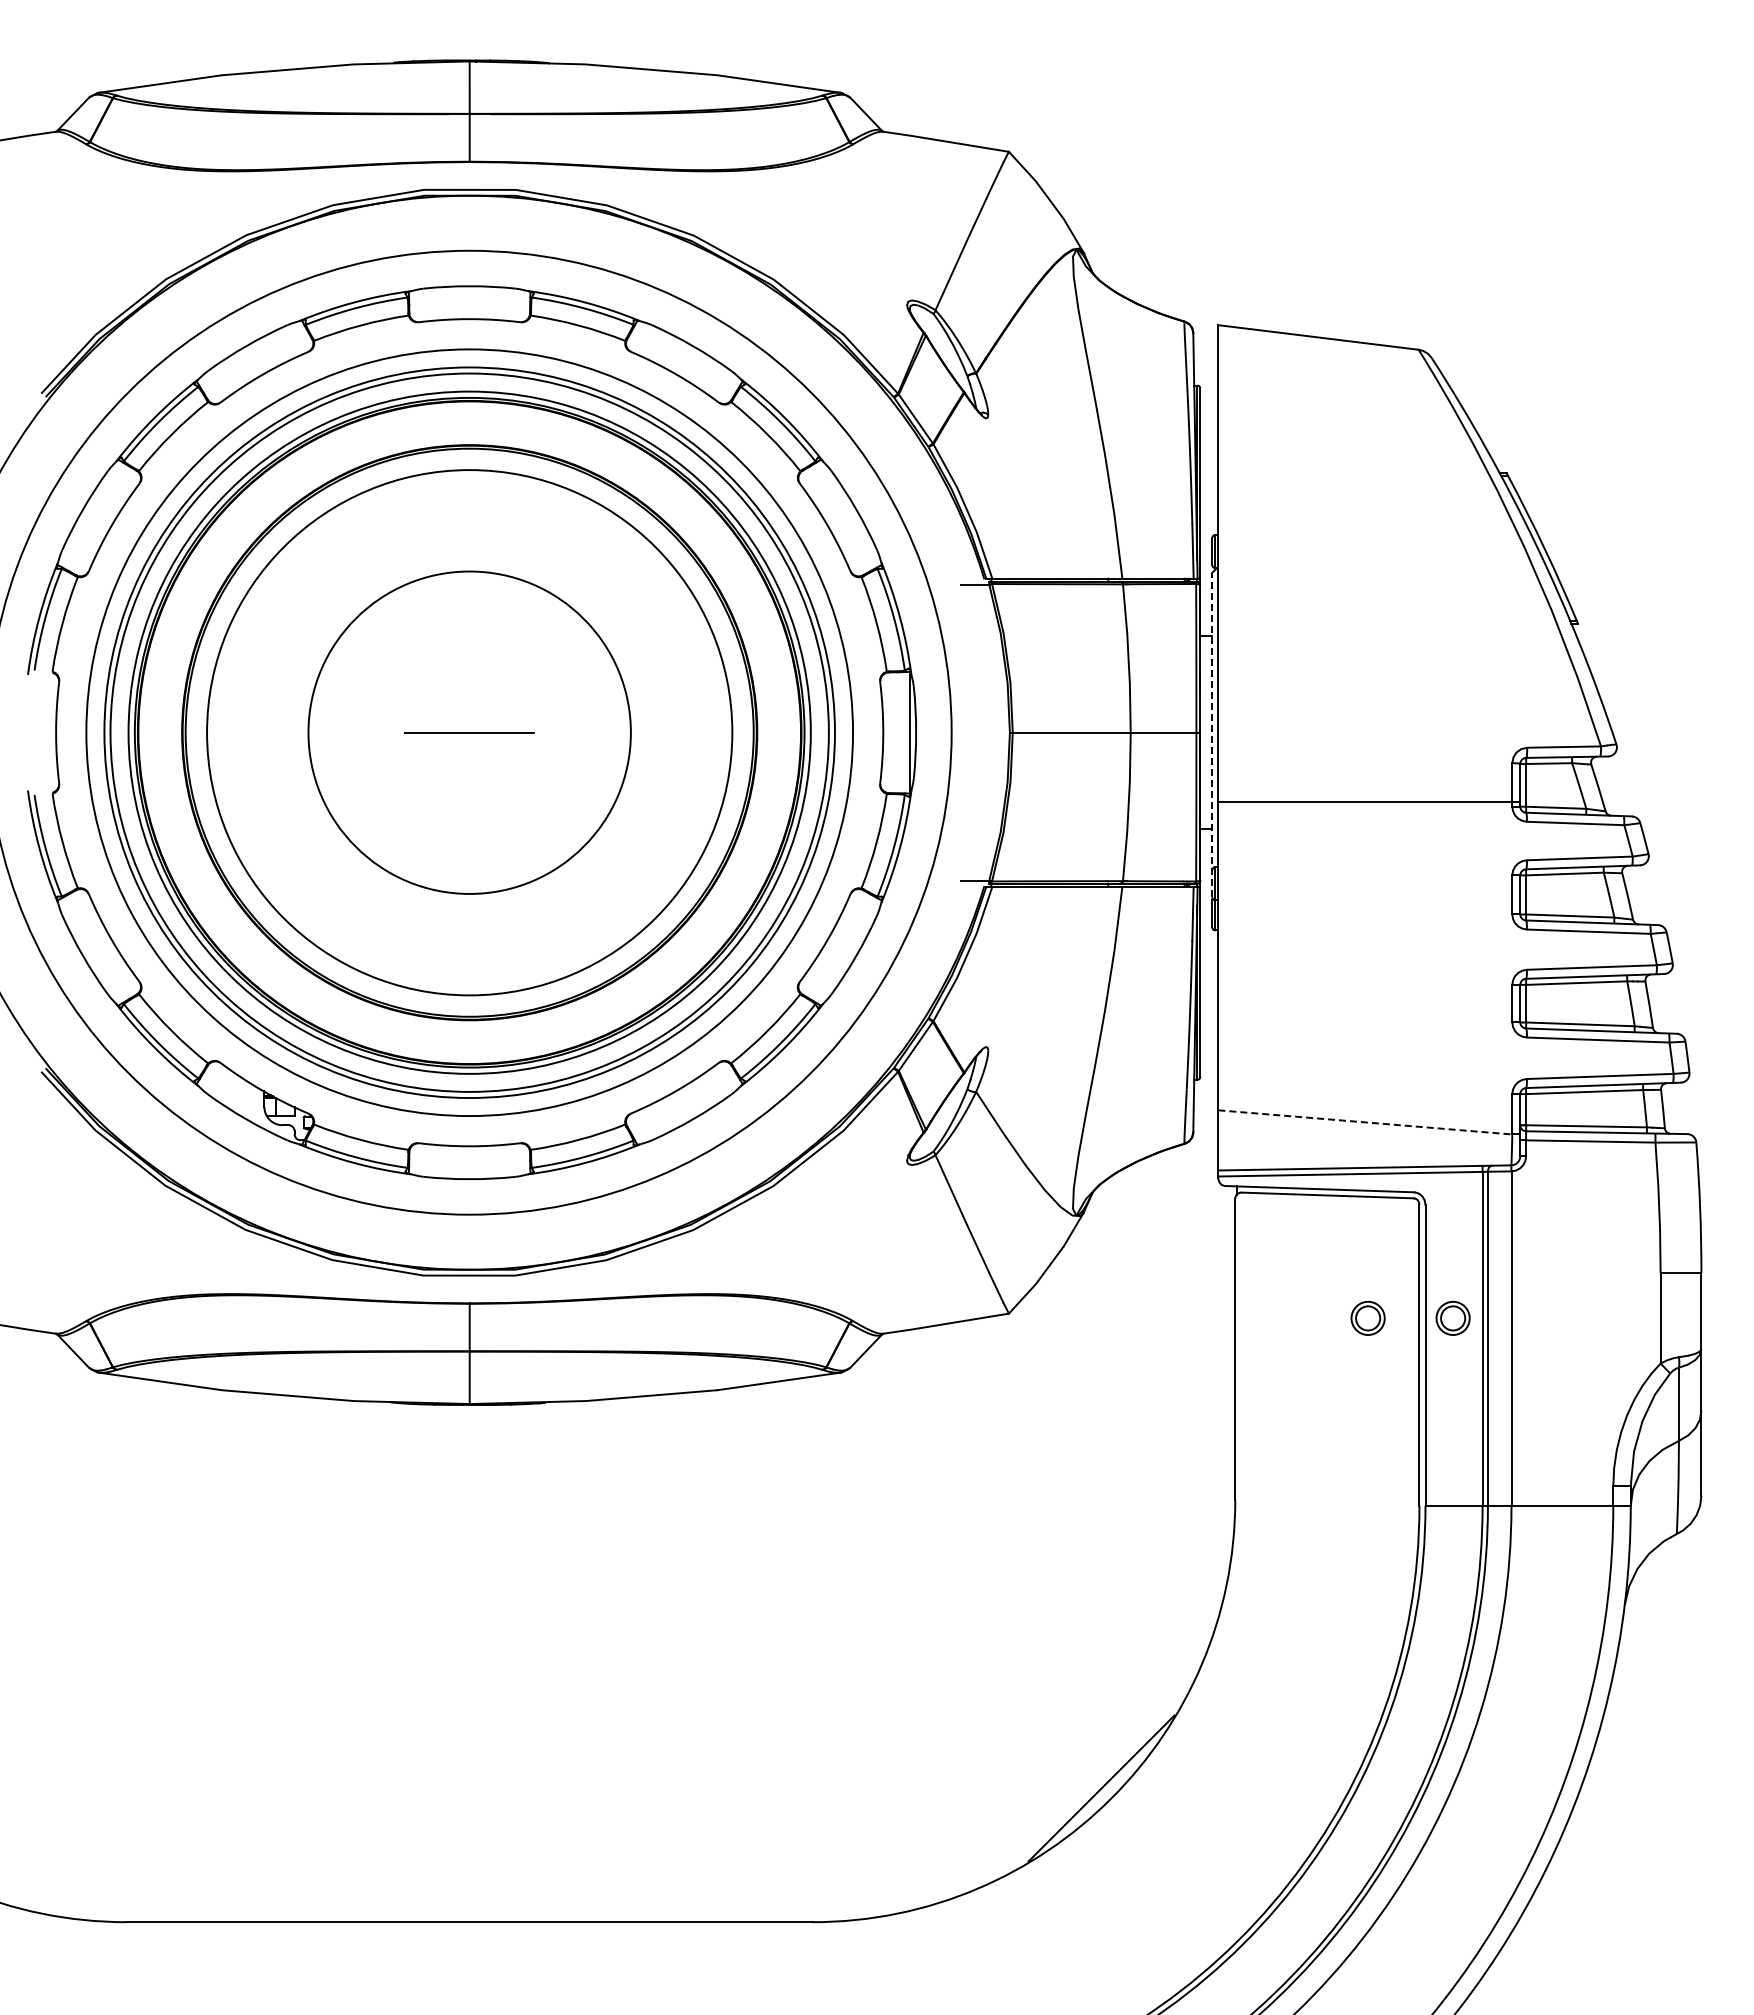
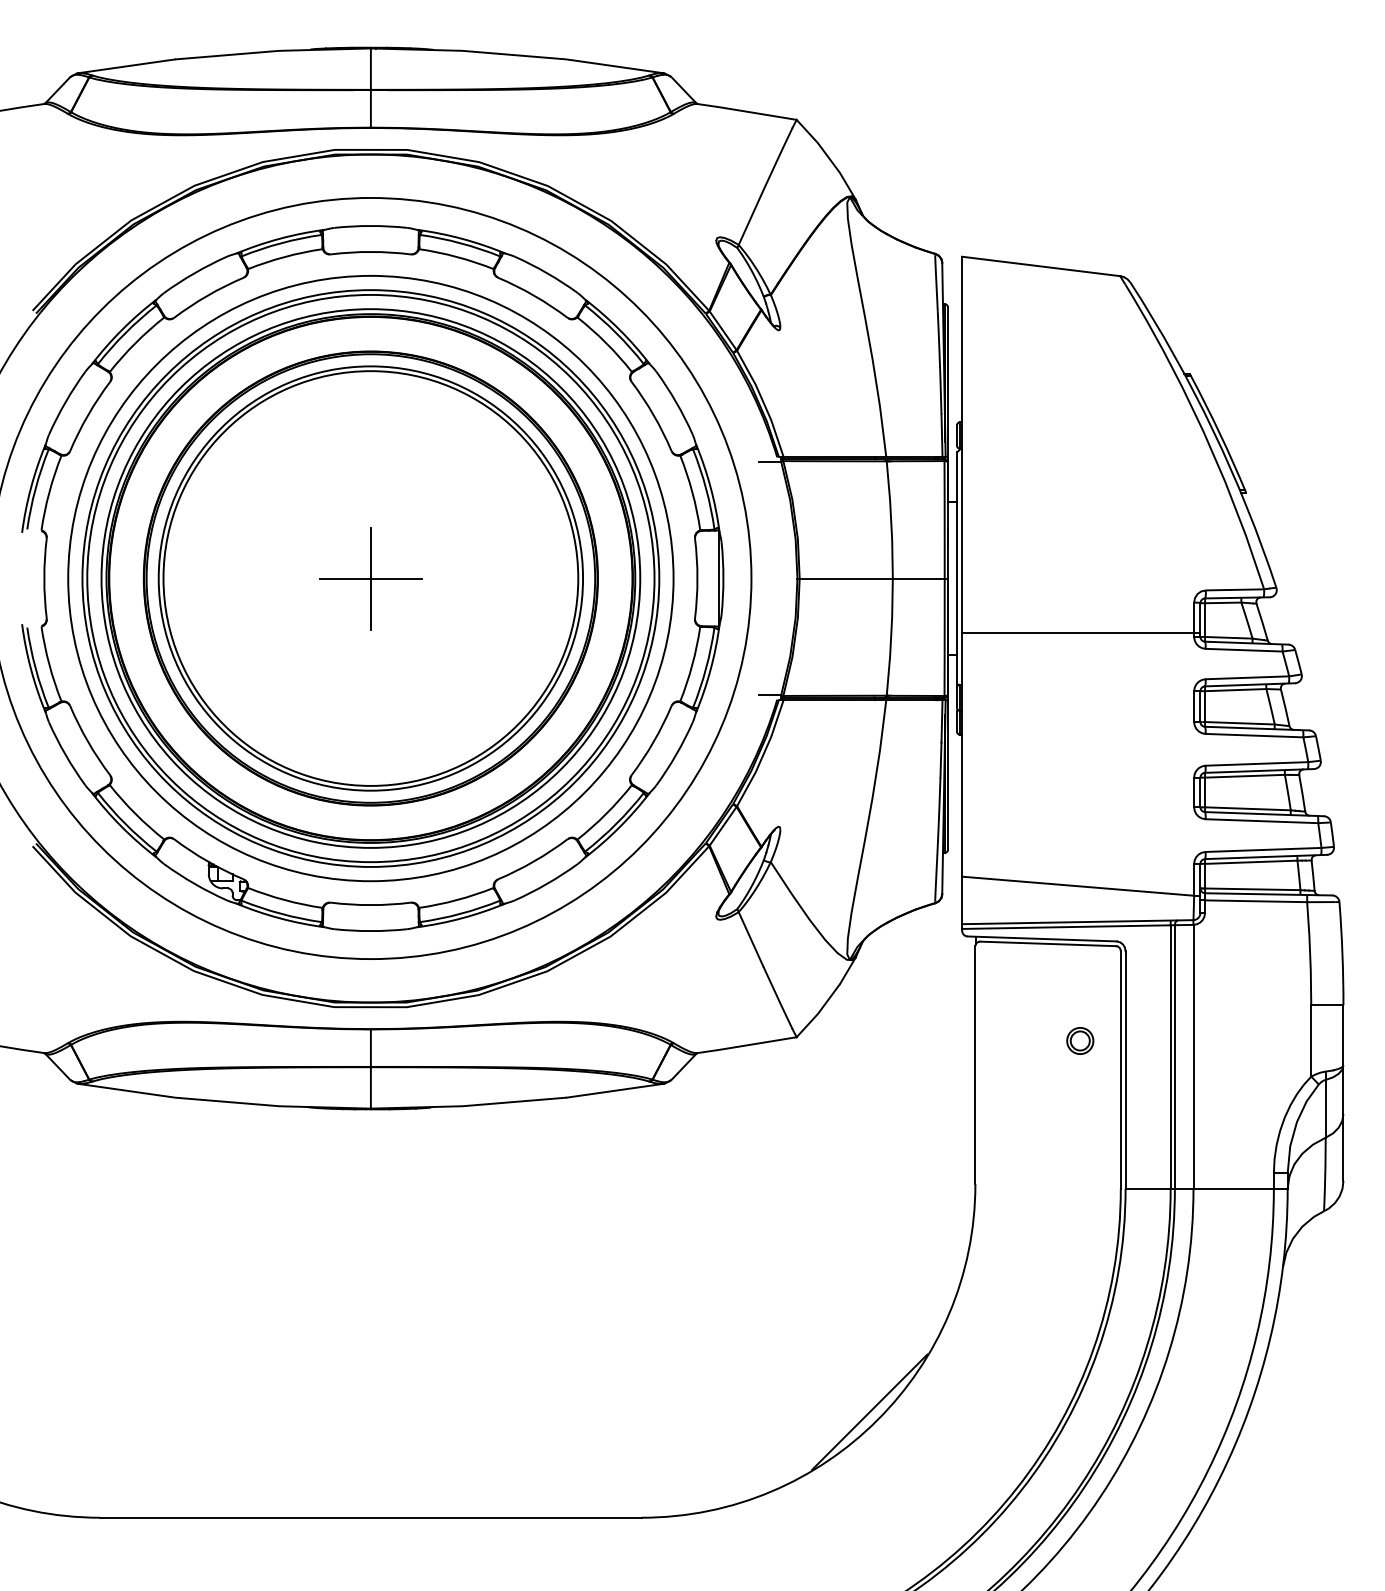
circle: (469, 732) -> (370, 578), size x1.67
line: (469, 732) -> (370, 578), added
line: (1212, 734) -> (957, 579), dashed -> solid
line: (1365, 1122) -> (1078, 886), dashed -> solid
part: (1452, 1317) -> (1146, 1040), removed

